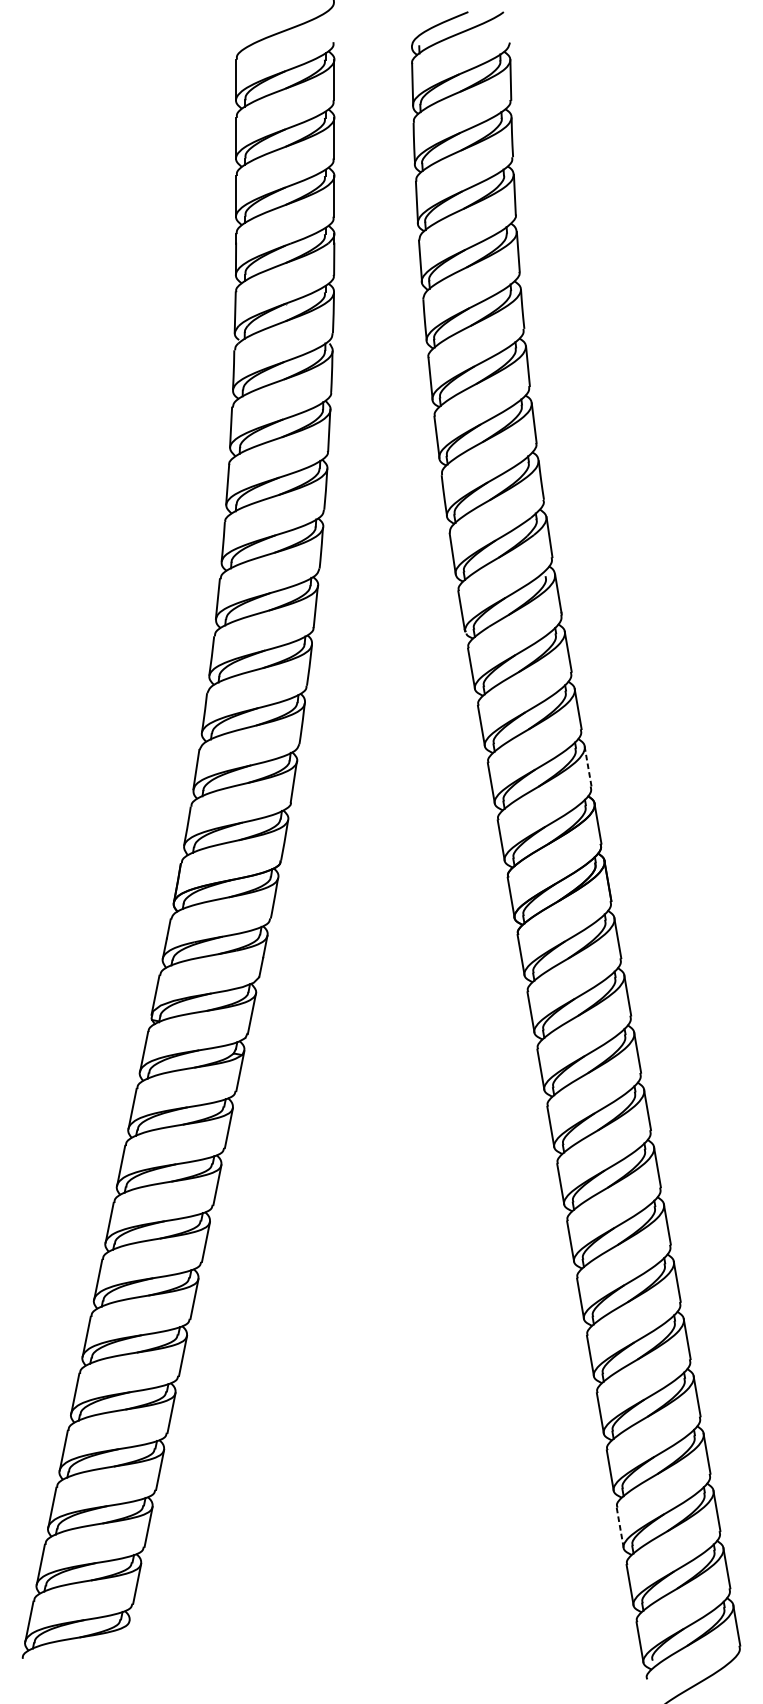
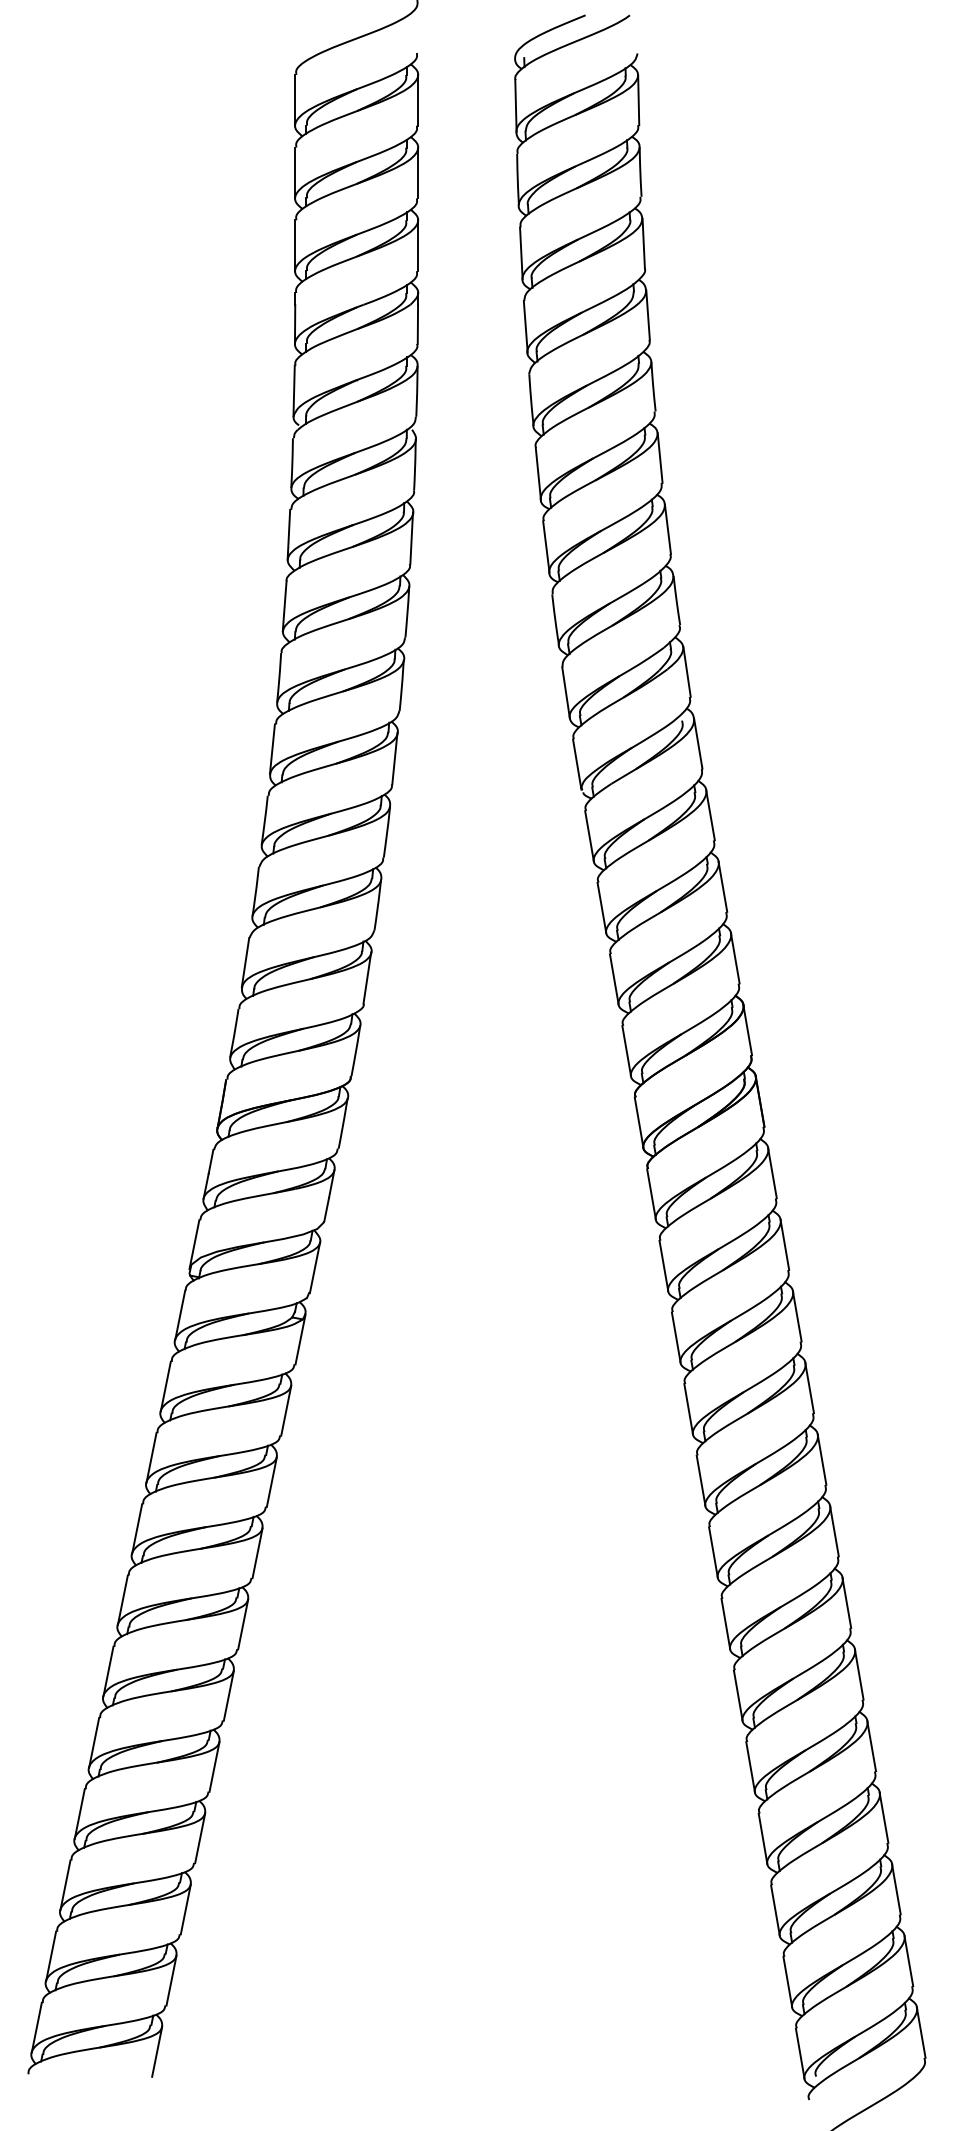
line: (588, 765) -> (735, 957), dashed -> solid
line: (620, 1527) -> (775, 1910), dashed -> solid
line: (125, 1640) -> (157, 2051), added

